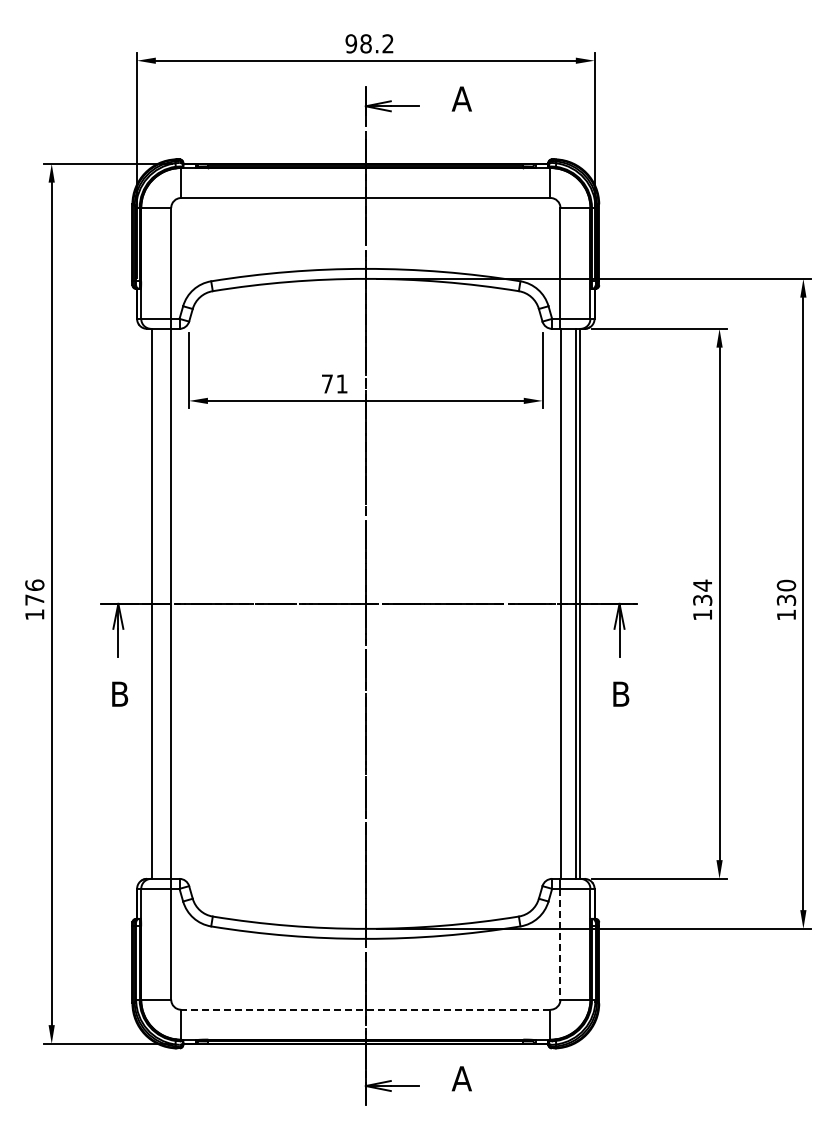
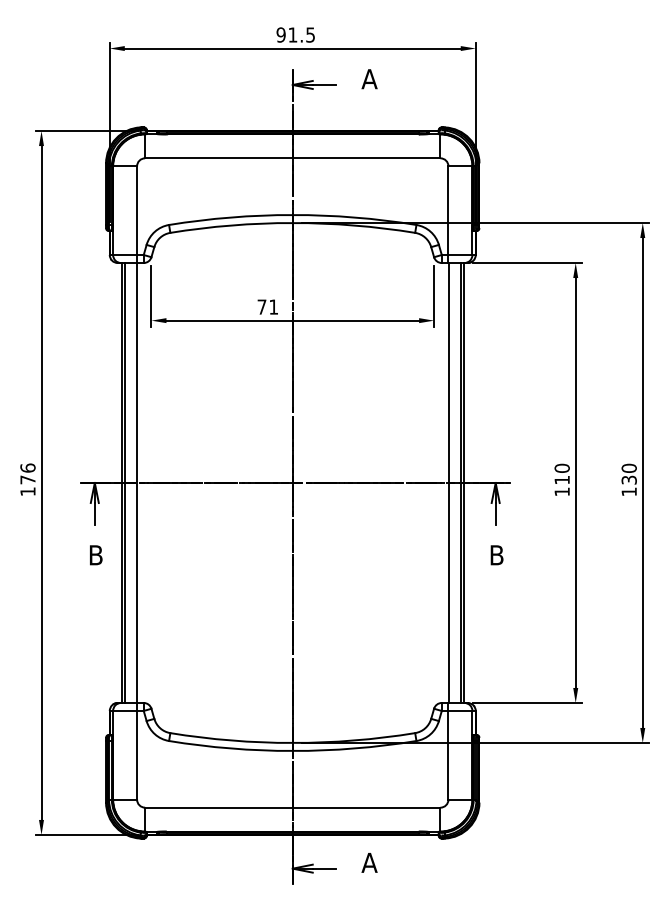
text: (376, 43) -> (301, 34), 98.2 -> 91.5
text: (702, 592) -> (562, 473), 134 -> 110
line: (156, 603) -> (125, 482), added
line: (560, 944) -> (448, 755), dashed -> solid
line: (365, 1009) -> (292, 807), dashed -> solid

